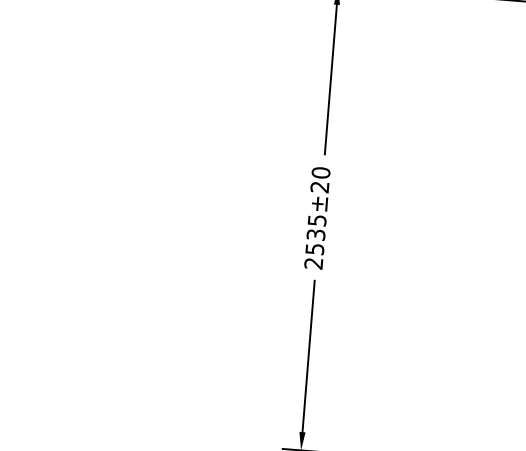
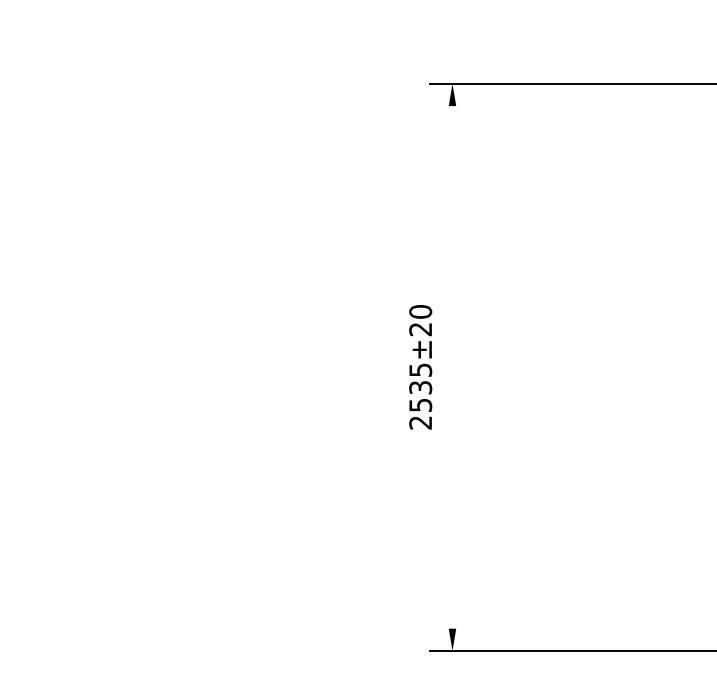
line: (330, 79) -> (452, 197), removed
text: (317, 218) -> (420, 367), moved
line: (308, 355) -> (452, 535), removed

